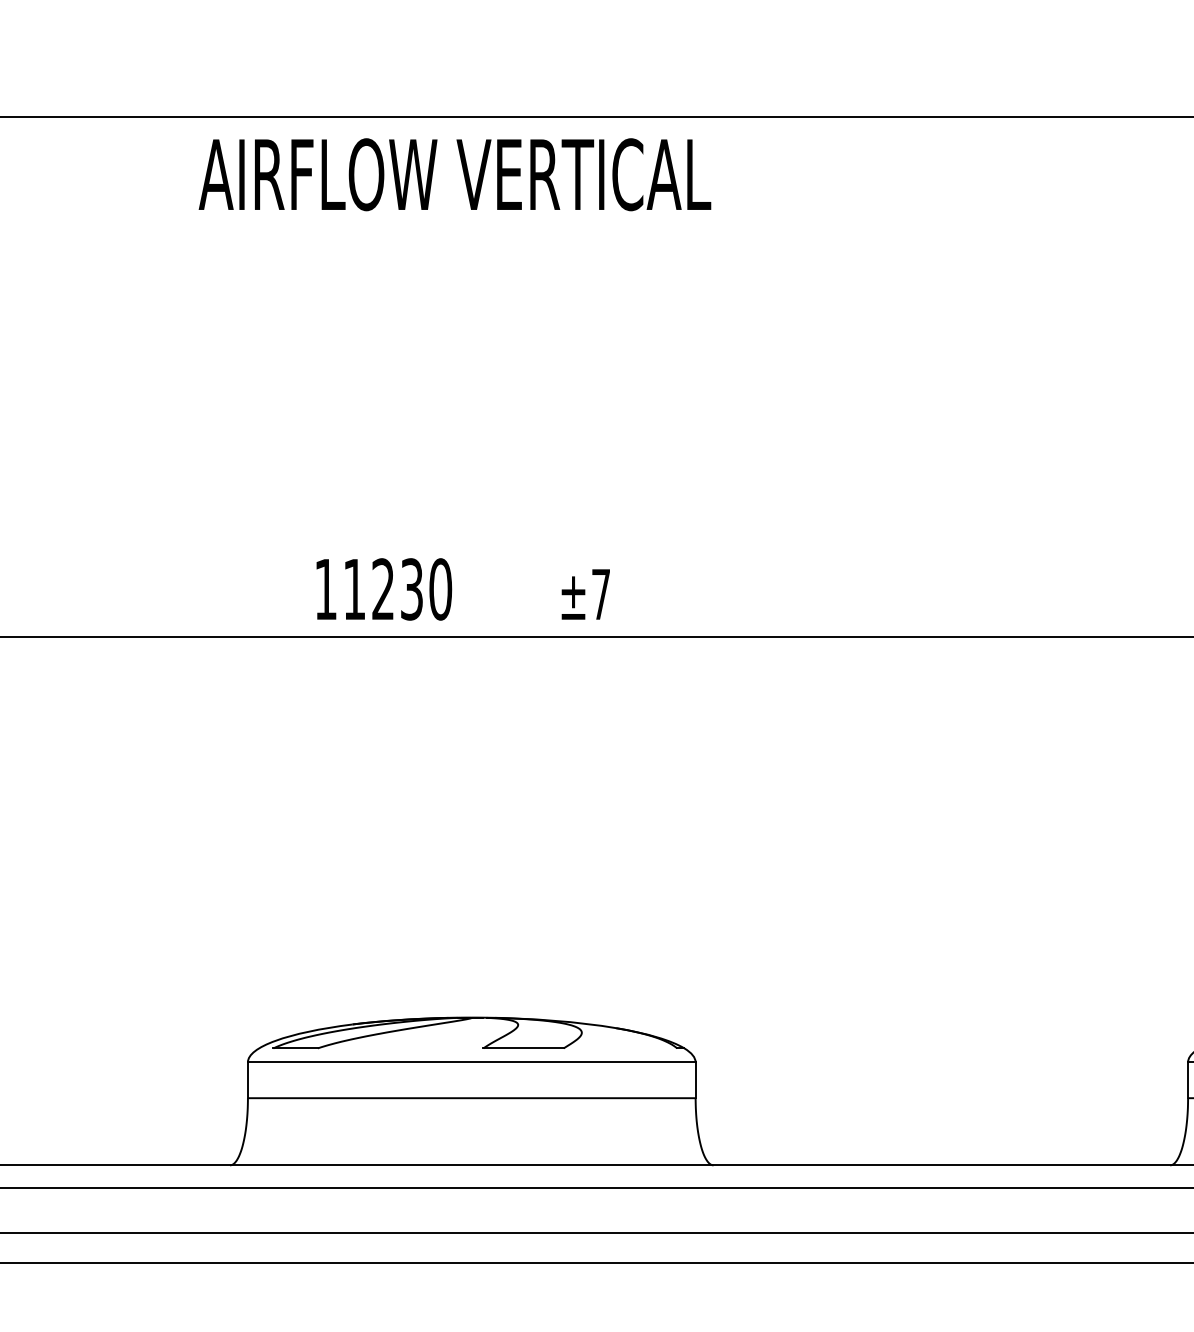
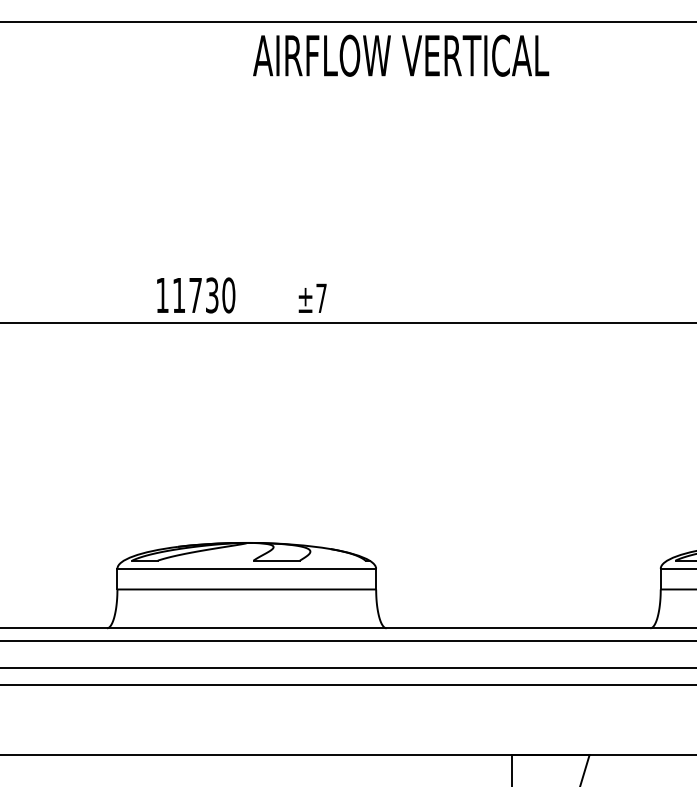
text: (455, 174) -> (401, 55), moved
text: (383, 587) -> (195, 294), 11230 -> 11730

